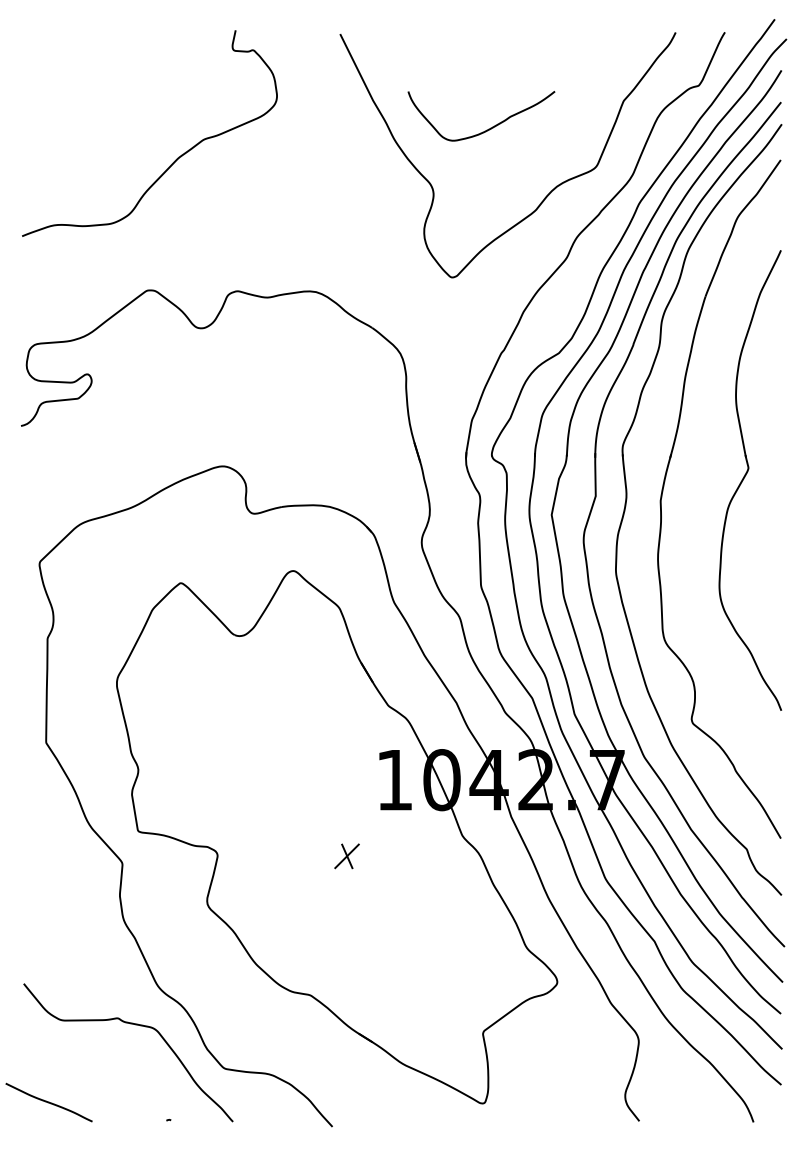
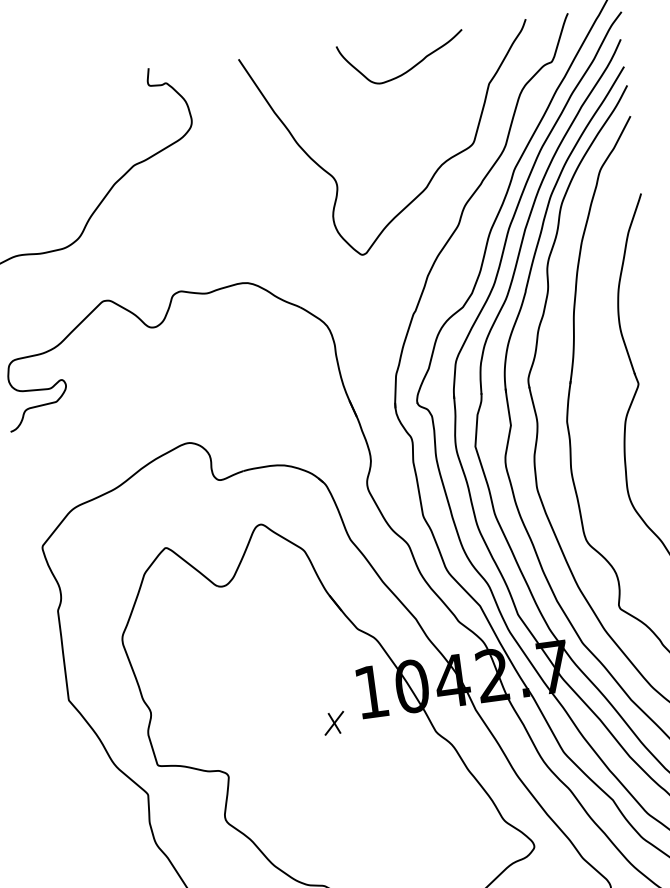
curve: (488, 128) -> (409, 68), moved
part: (346, 856) -> (333, 723), moved

